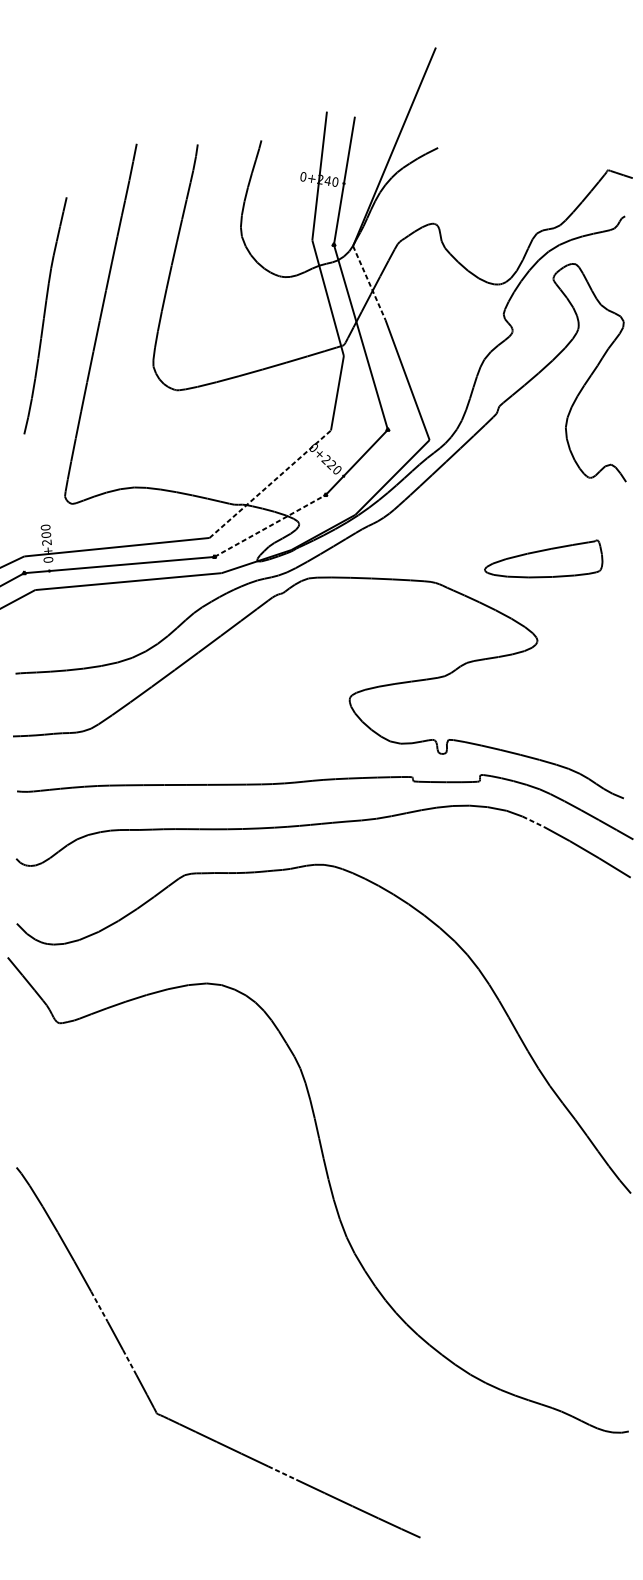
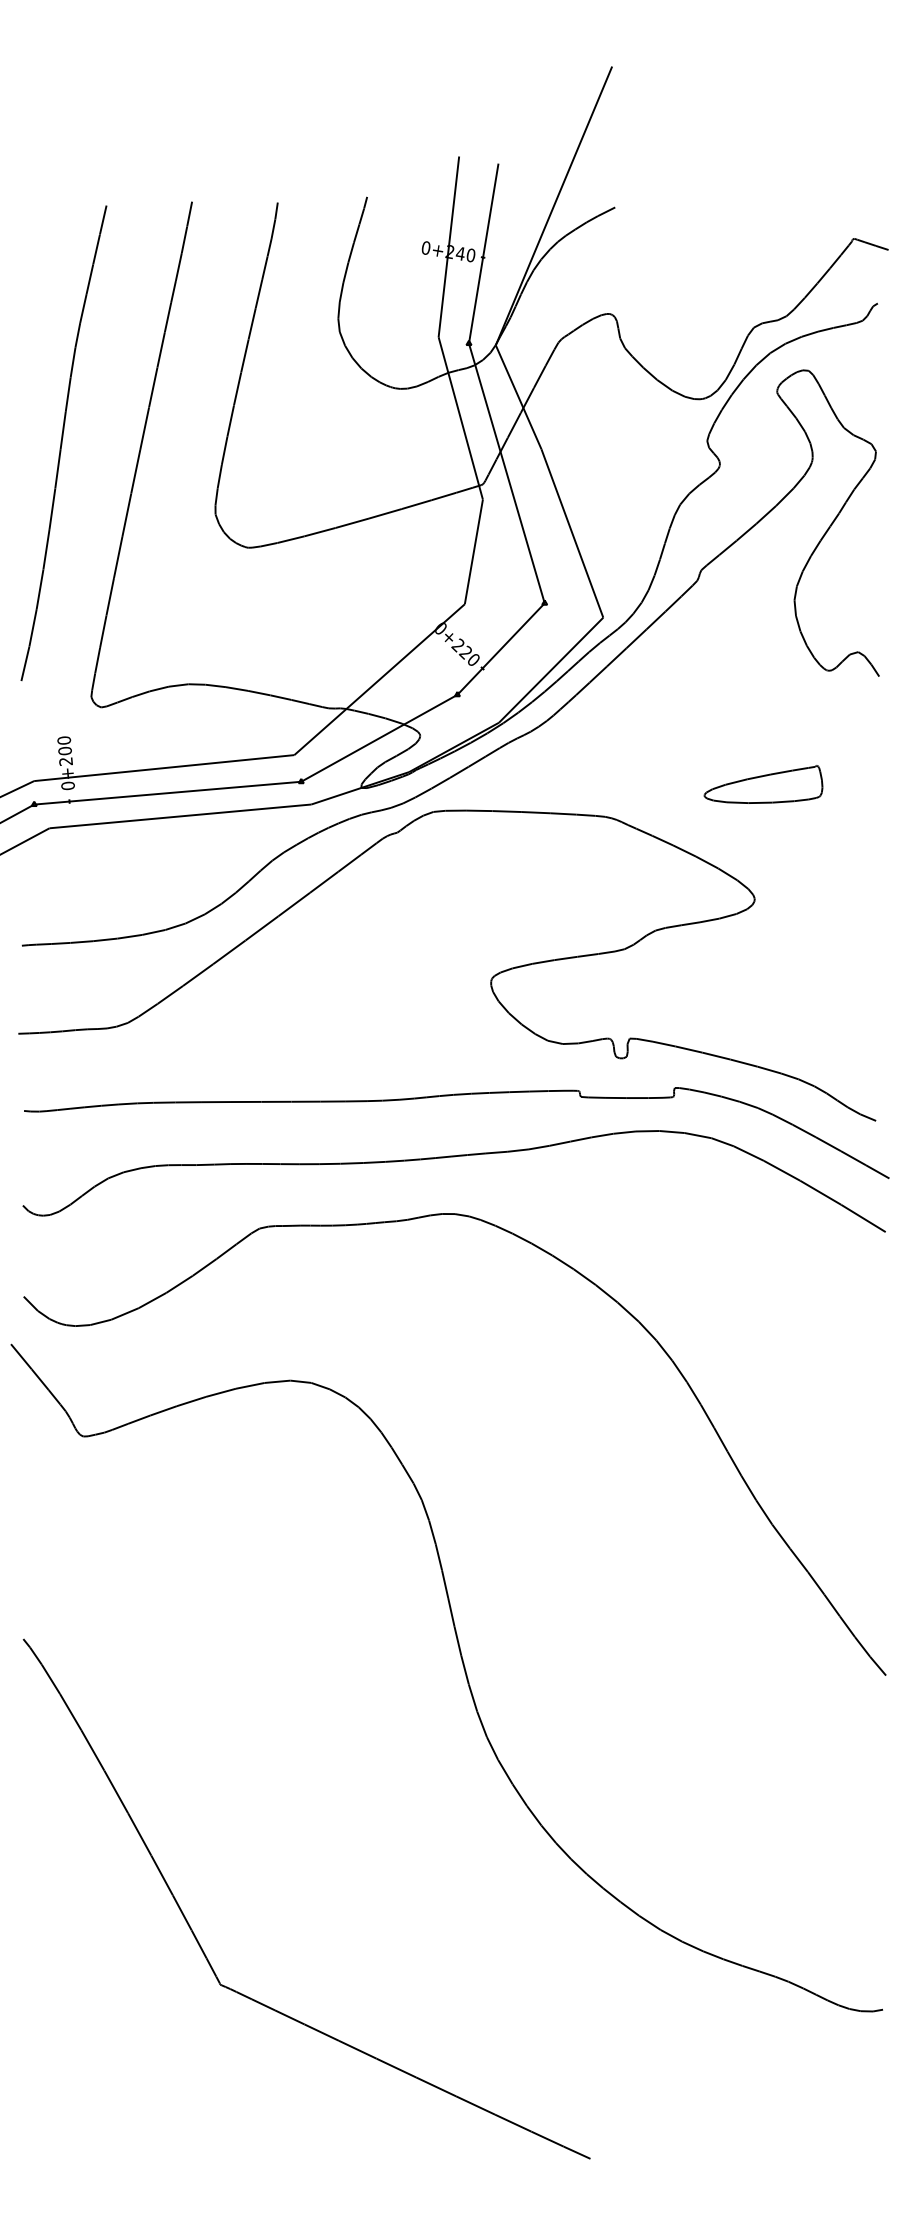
line: (369, 283) -> (518, 397), dashed -> solid
part: (45, 315) -> (63, 442), size x1.43
line: (270, 484) -> (379, 679), dashed -> solid
line: (270, 526) -> (379, 738), dashed -> solid
part: (543, 558) -> (763, 784), size x0.71
line: (533, 821) -> (748, 1153), dashed -> solid
line: (99, 1306) -> (139, 1834), dashed -> solid
line: (129, 1362) -> (182, 1912), dashed -> solid
line: (282, 1473) -> (396, 2068), dashed -> solid

